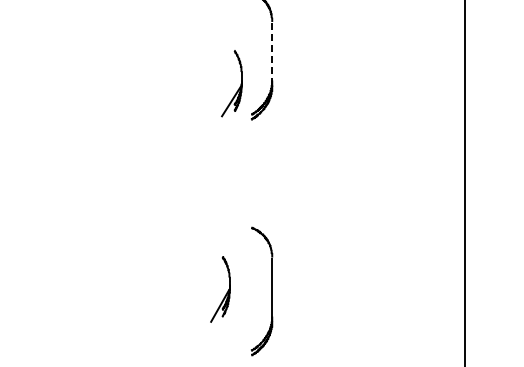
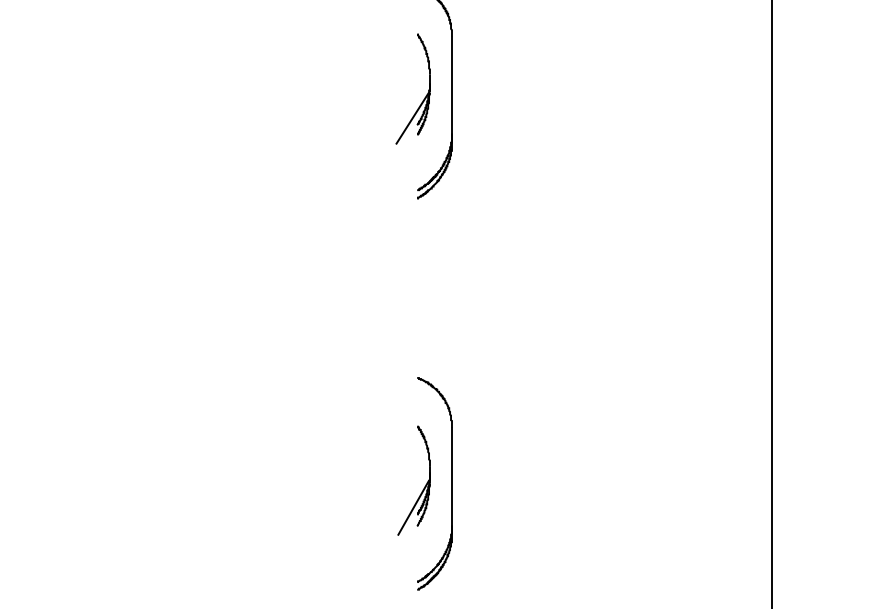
line: (272, 53) -> (452, 88), dashed -> solid
part: (237, 89) -> (422, 98), moved
part: (226, 292) -> (424, 485), moved

